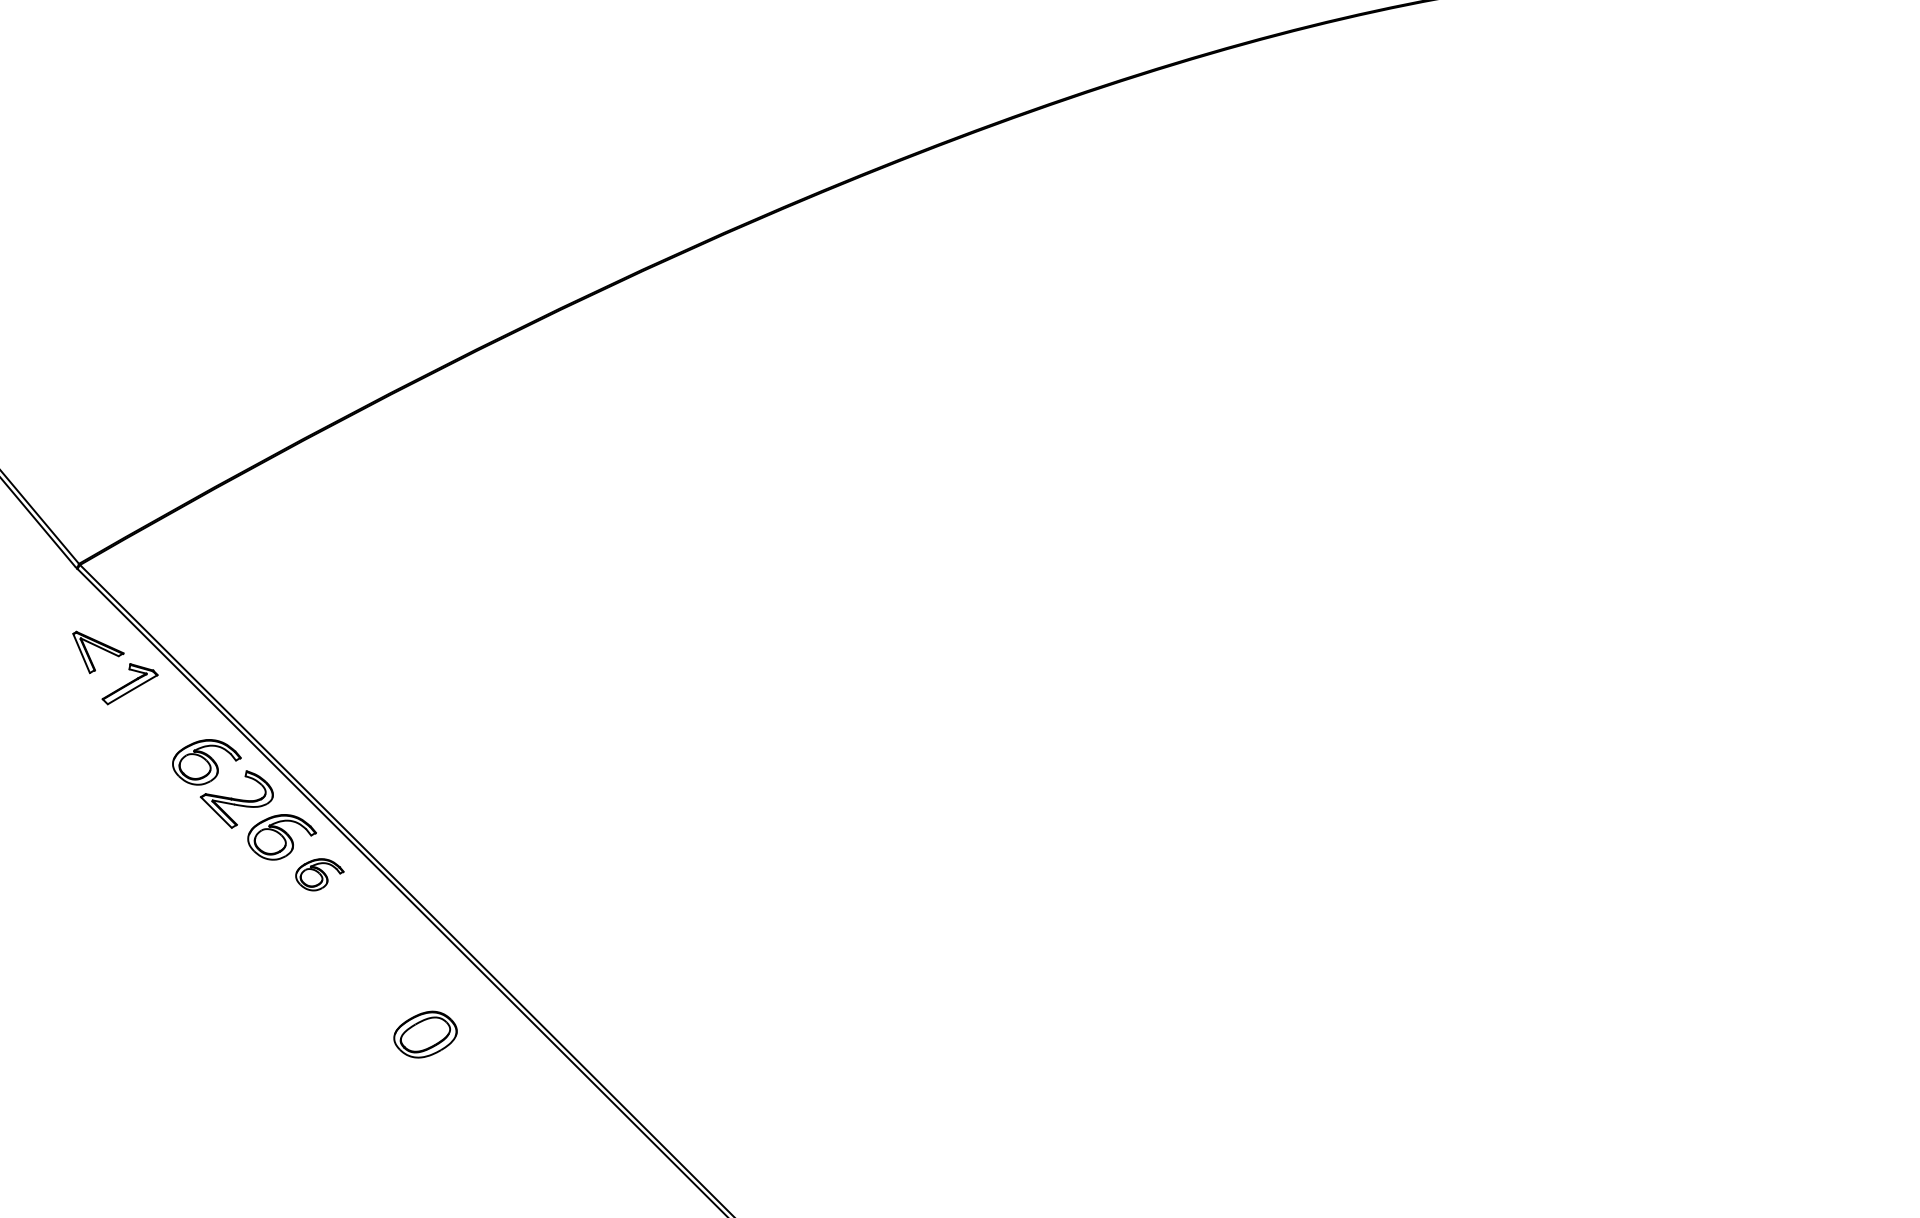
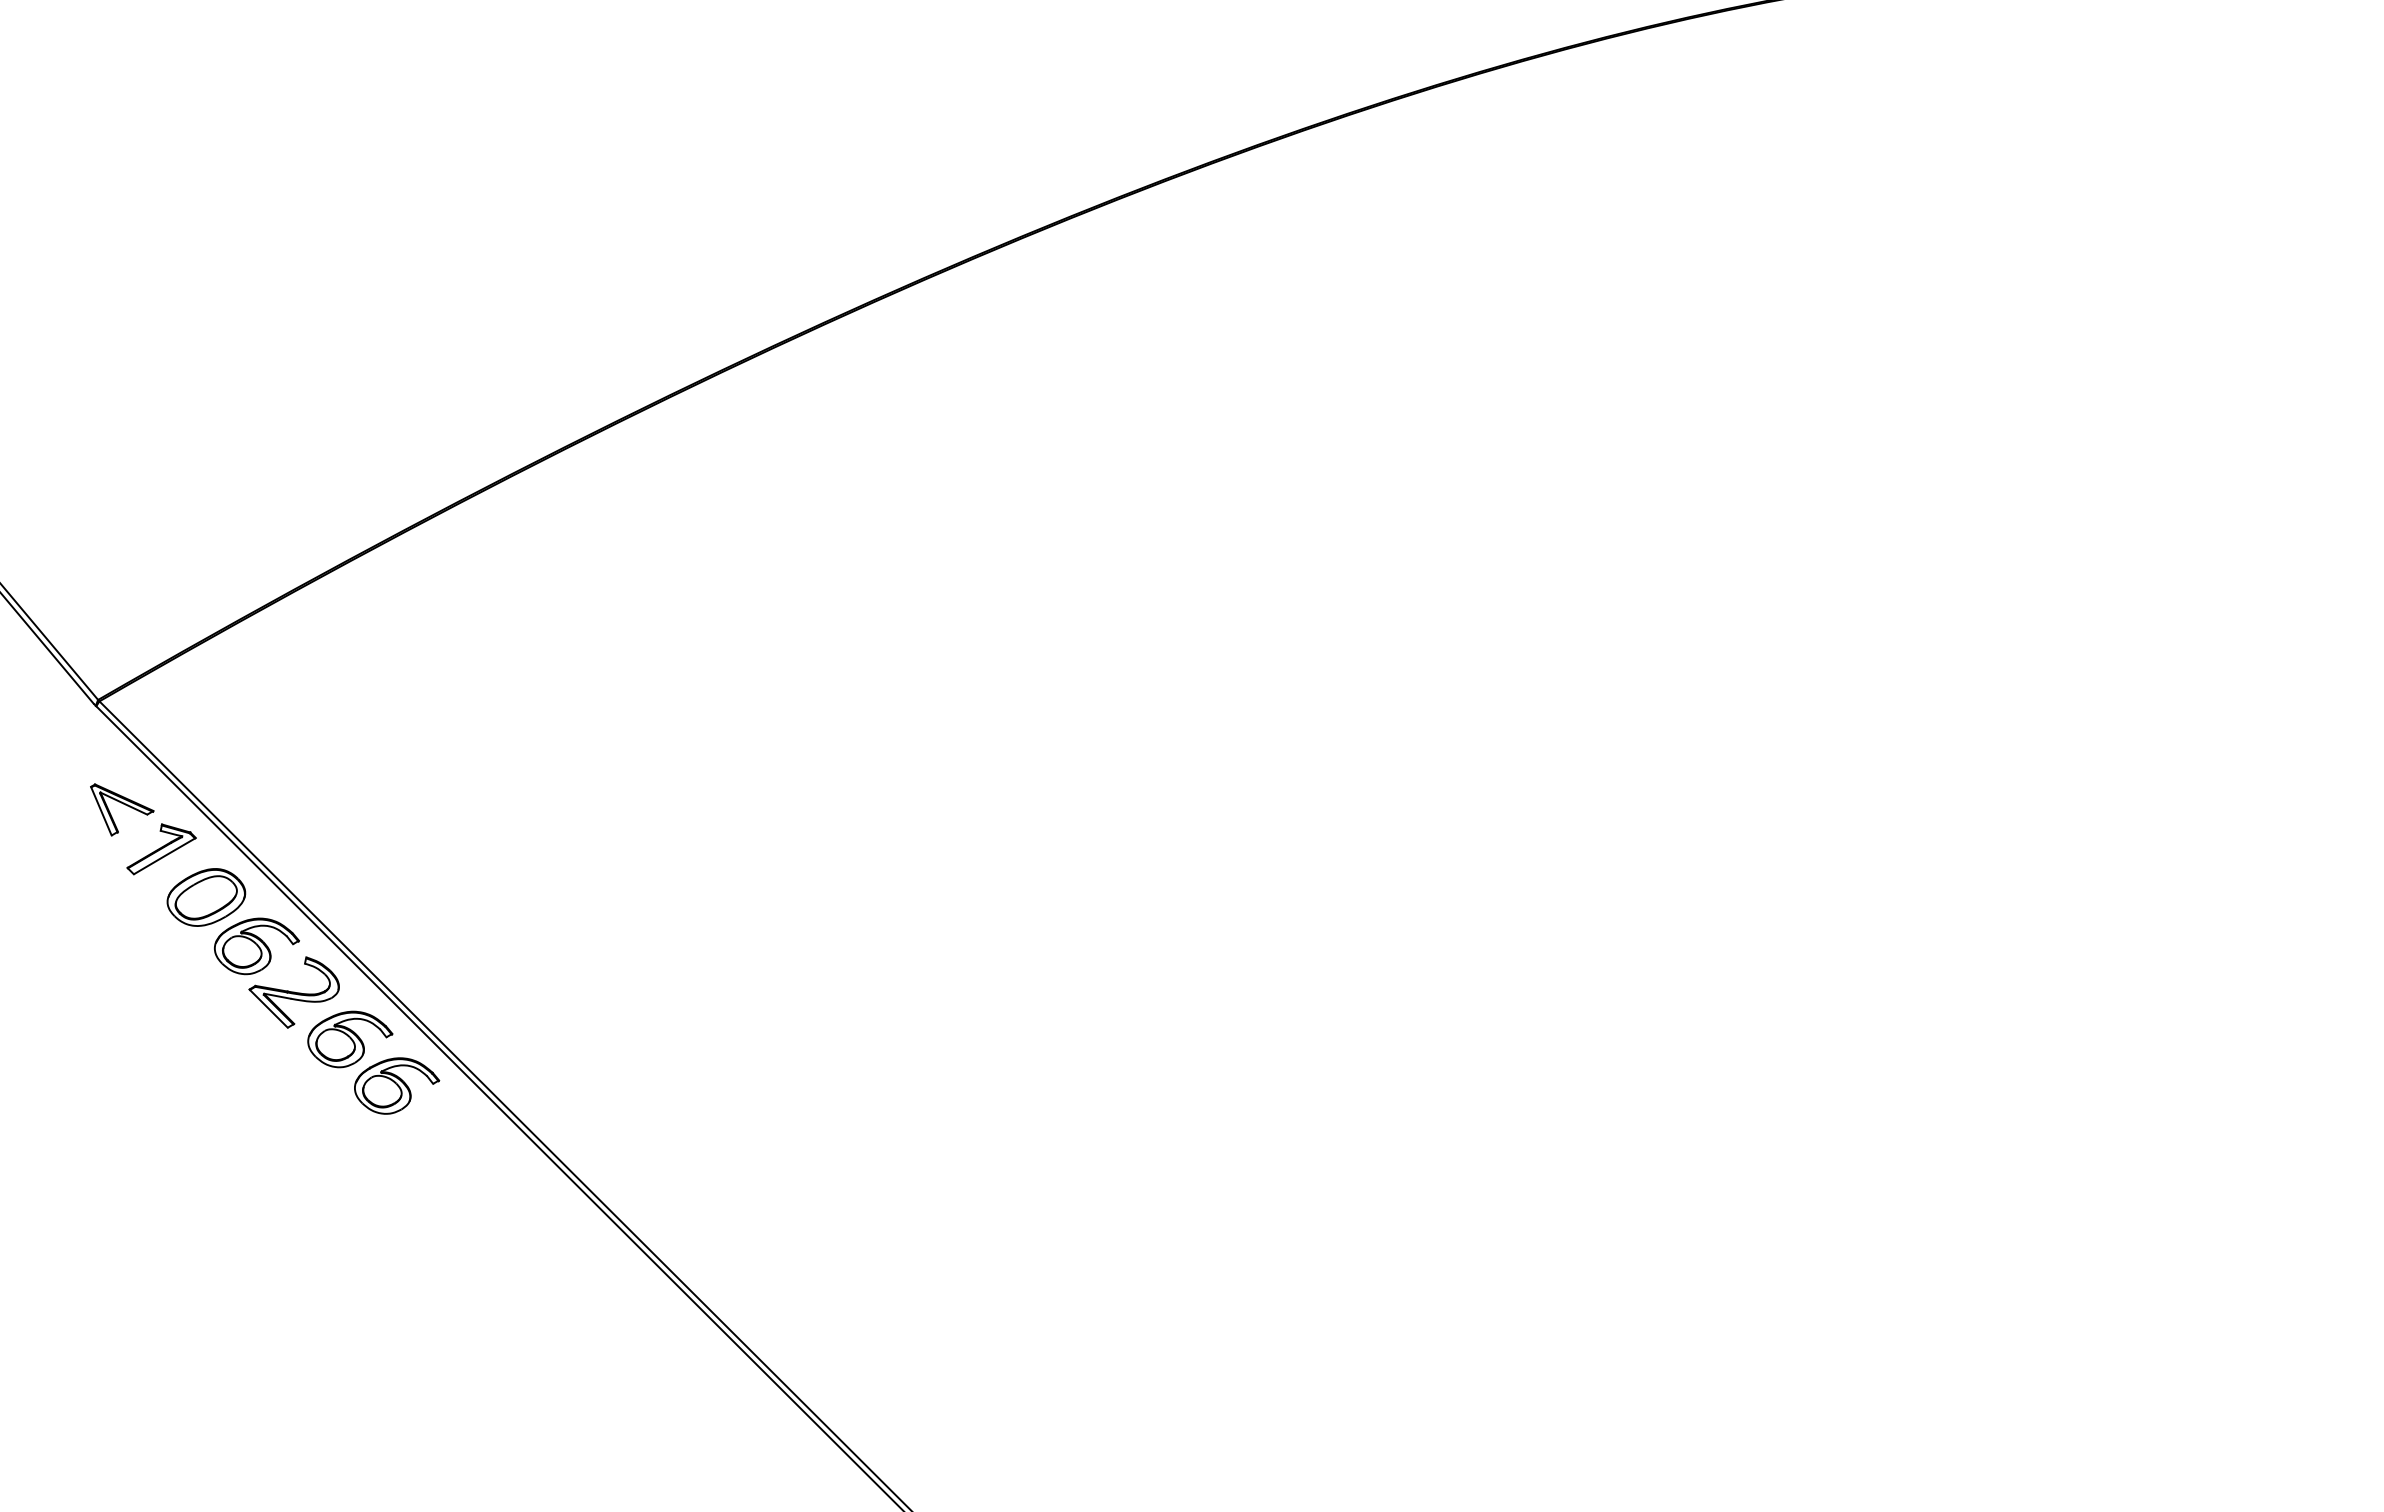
part: (320, 874) -> (397, 1085), size x1.43
part: (425, 1034) -> (206, 897), moved

